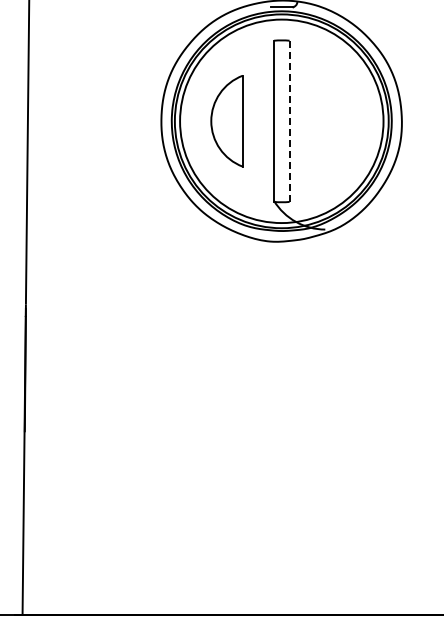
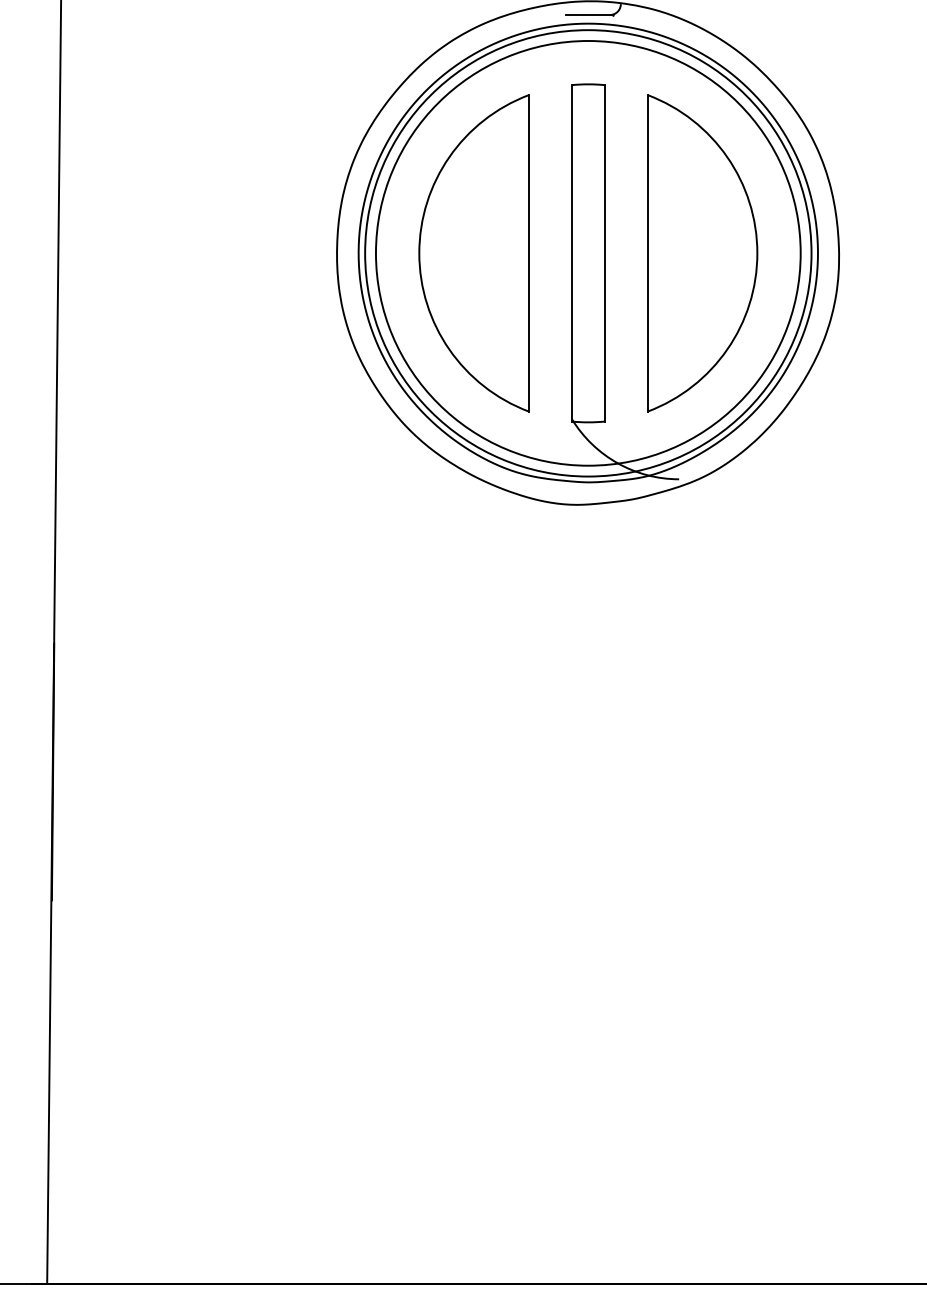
part: (226, 120) -> (472, 251), size x1.67
line: (289, 121) -> (604, 253), dashed -> solid
part: (336, 121) -> (702, 253), added

